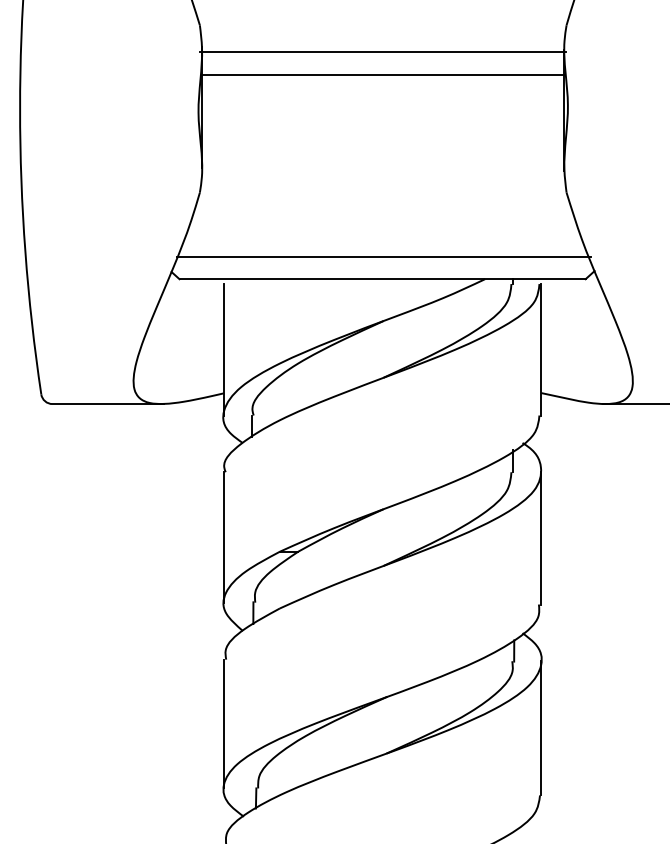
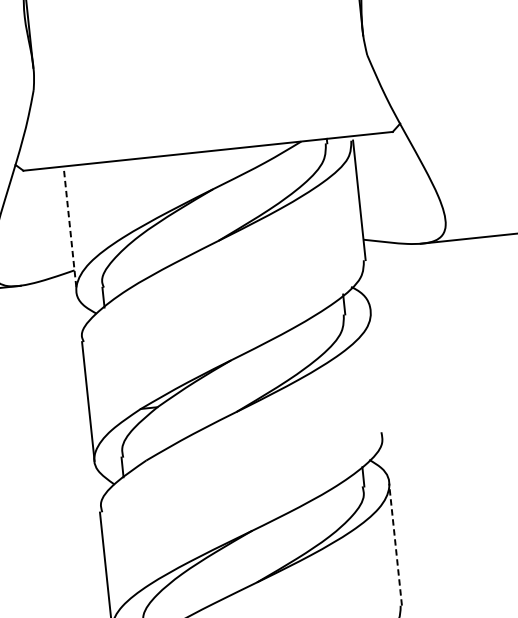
line: (383, 256) -> (206, 130), removed
line: (223, 349) -> (70, 230), solid -> dashed
line: (541, 538) -> (377, 371), removed
line: (541, 727) -> (395, 543), solid -> dashed

